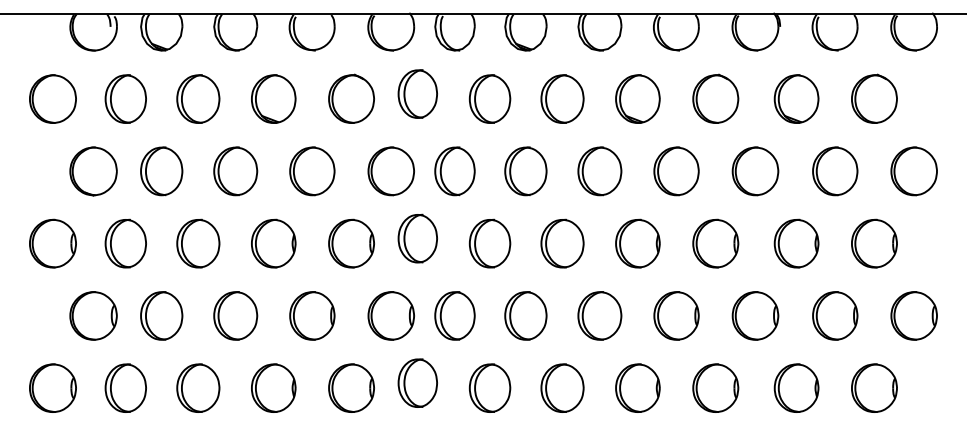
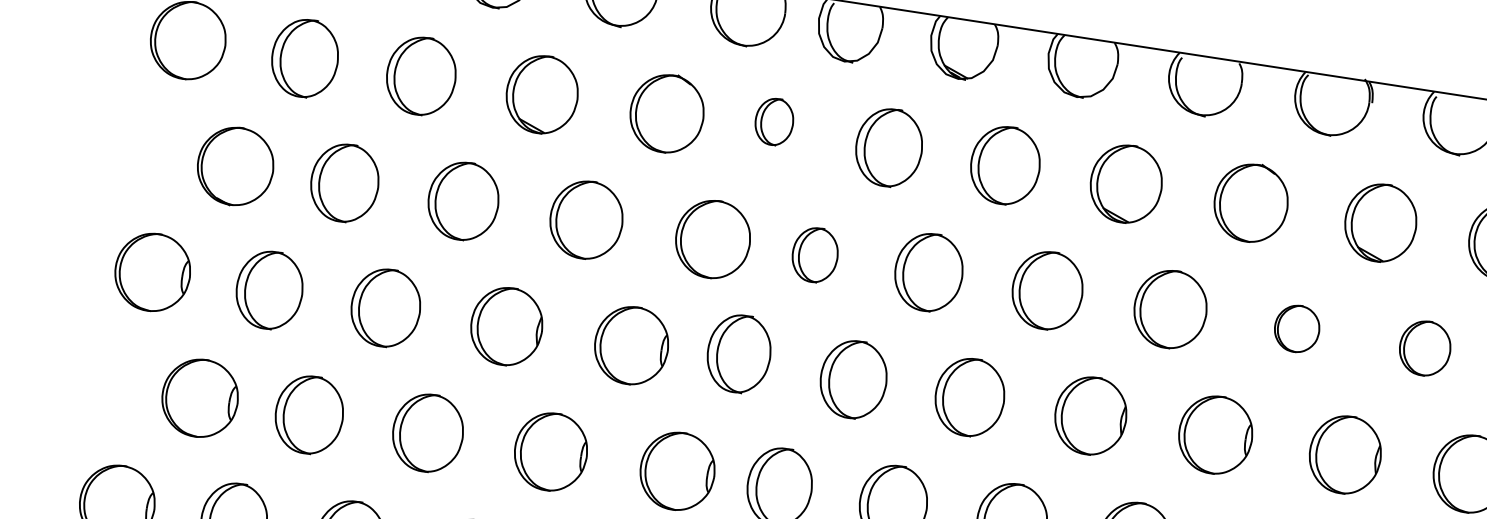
part: (417, 93) -> (774, 120), size x0.6
part: (454, 171) -> (814, 255), size x0.7
part: (755, 171) -> (1297, 329), size x0.6
part: (835, 171) -> (1425, 348), size x0.7

